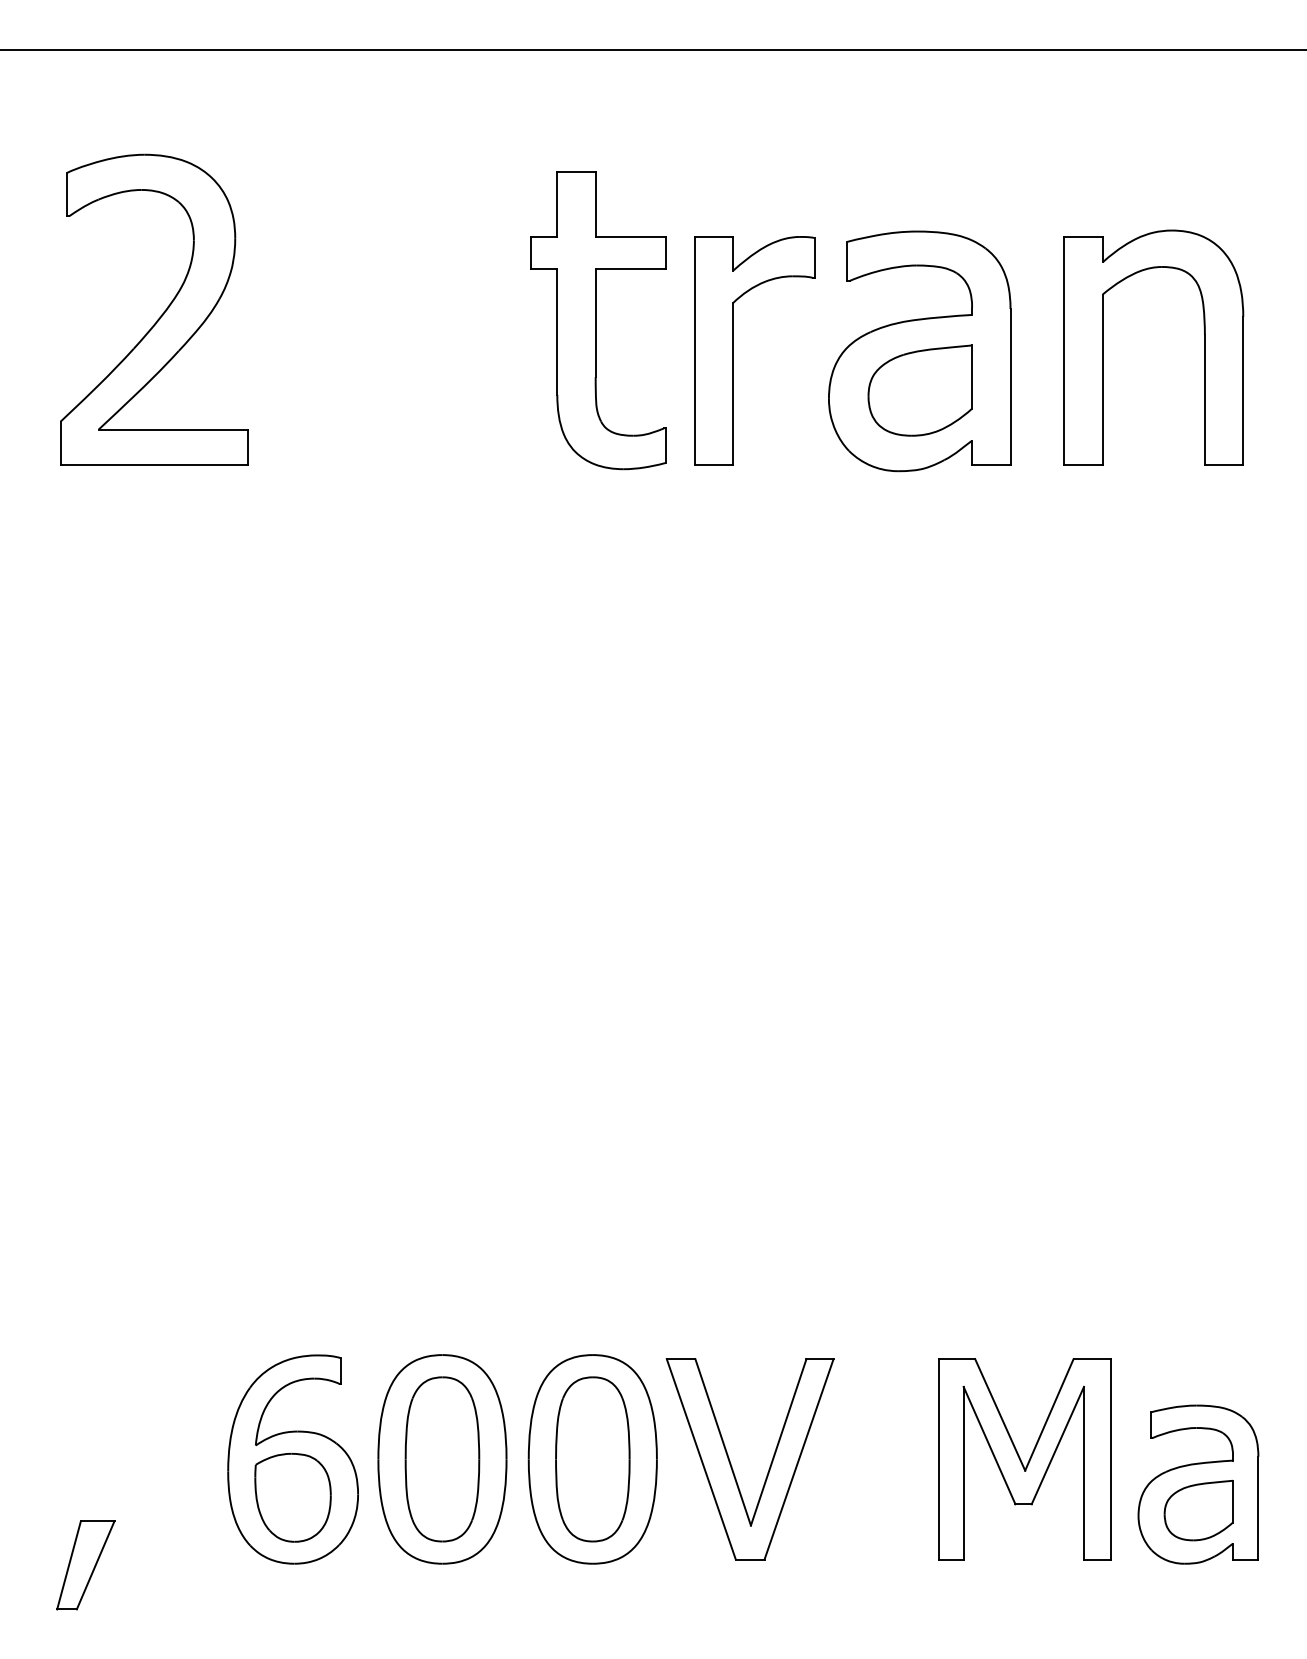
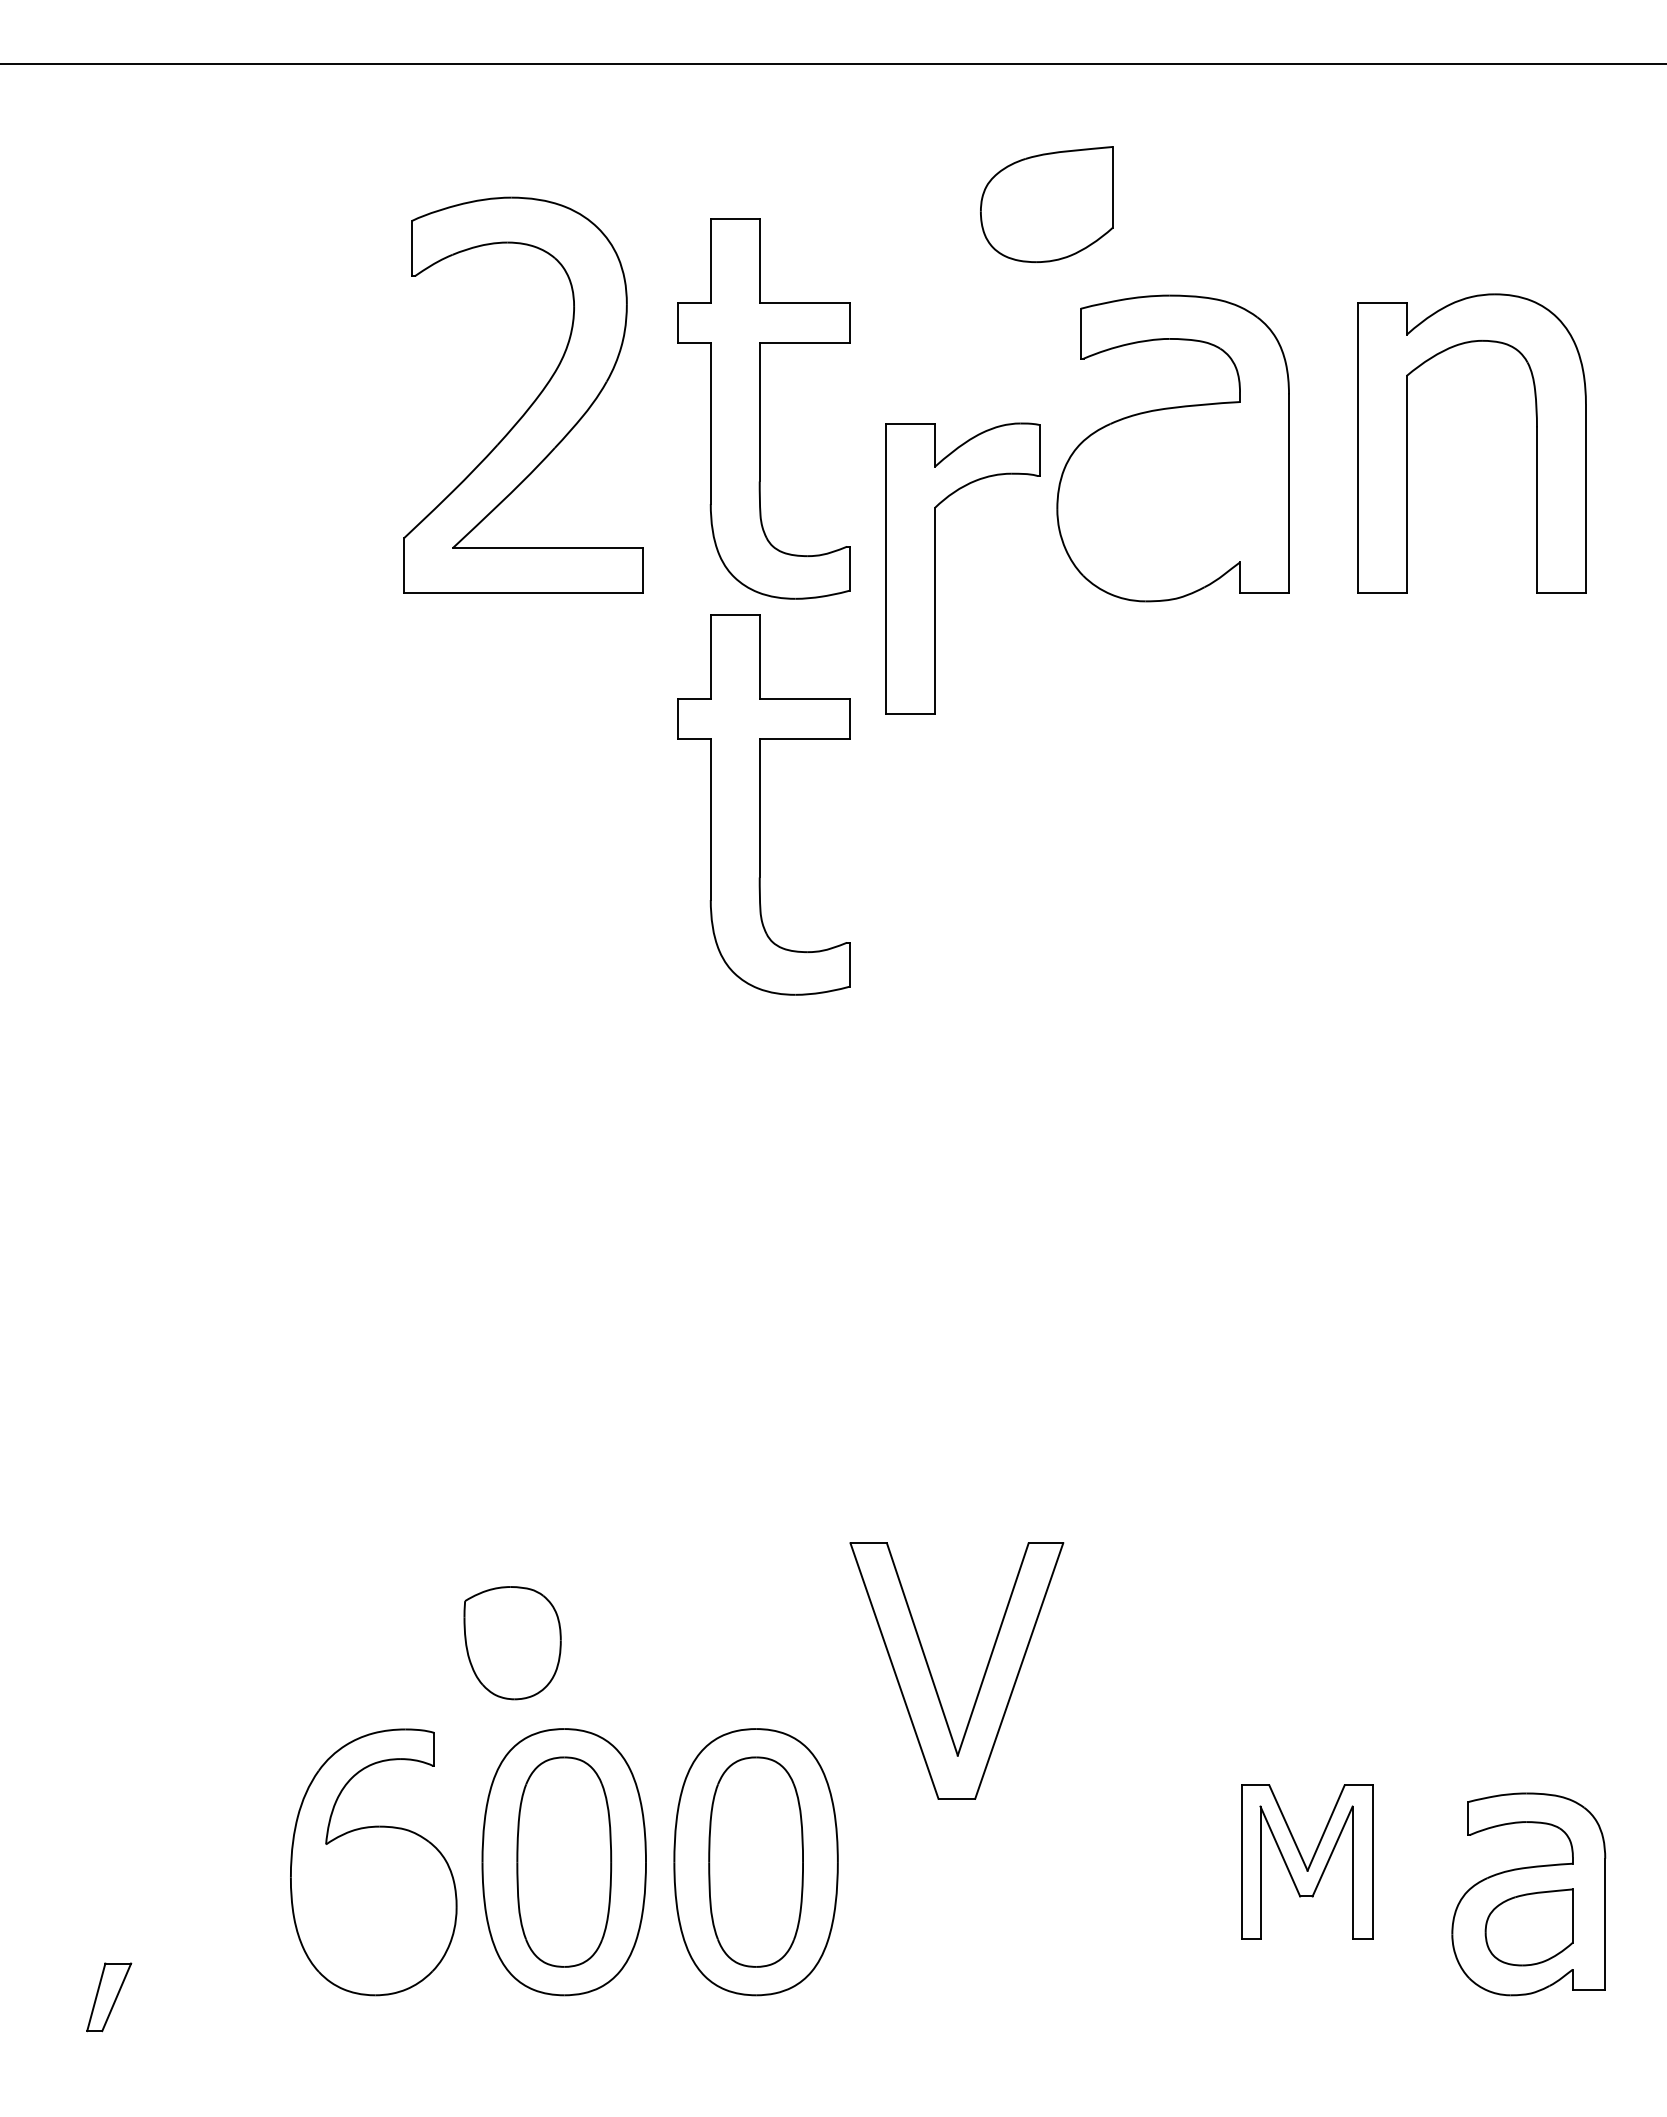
part: (161, 315) -> (532, 402), moved
part: (733, 350) -> (935, 568), moved
part: (919, 390) -> (1046, 204), moved
part: (598, 630) -> (763, 804), added
part: (1025, 1458) -> (1307, 1861), size x0.6
part: (731, 1465) -> (933, 1679), moved
part: (292, 1498) -> (512, 1643), moved
part: (85, 1565) -> (108, 1997), size x0.6

